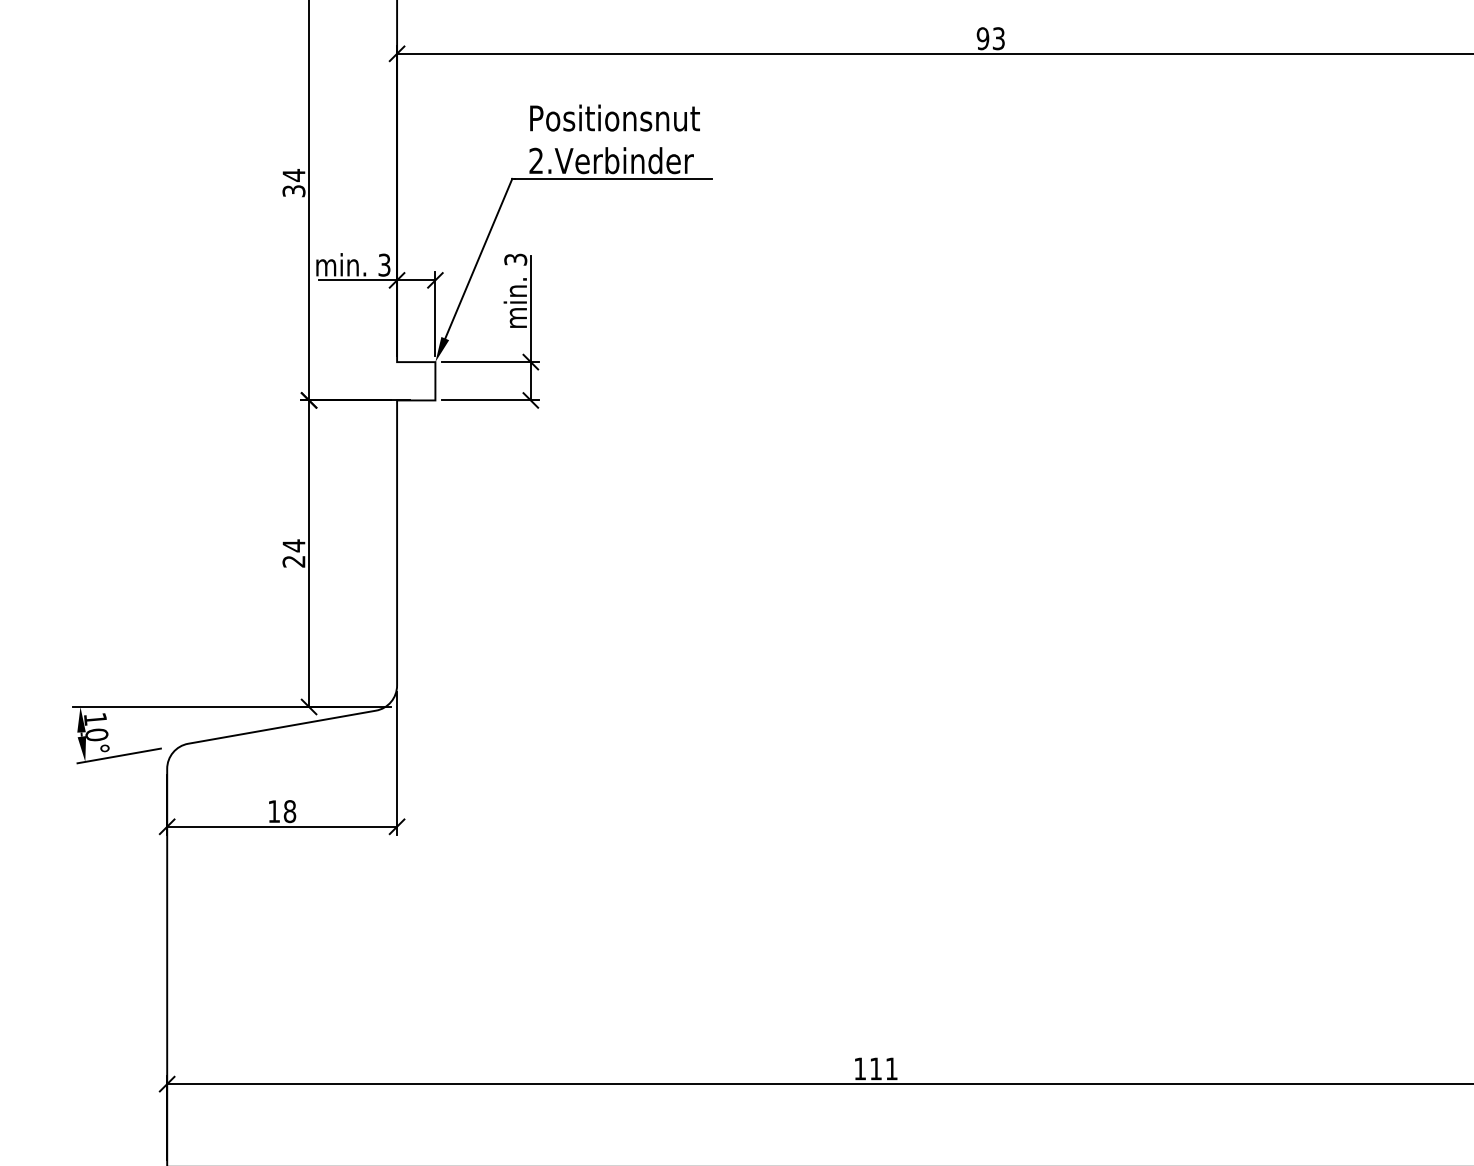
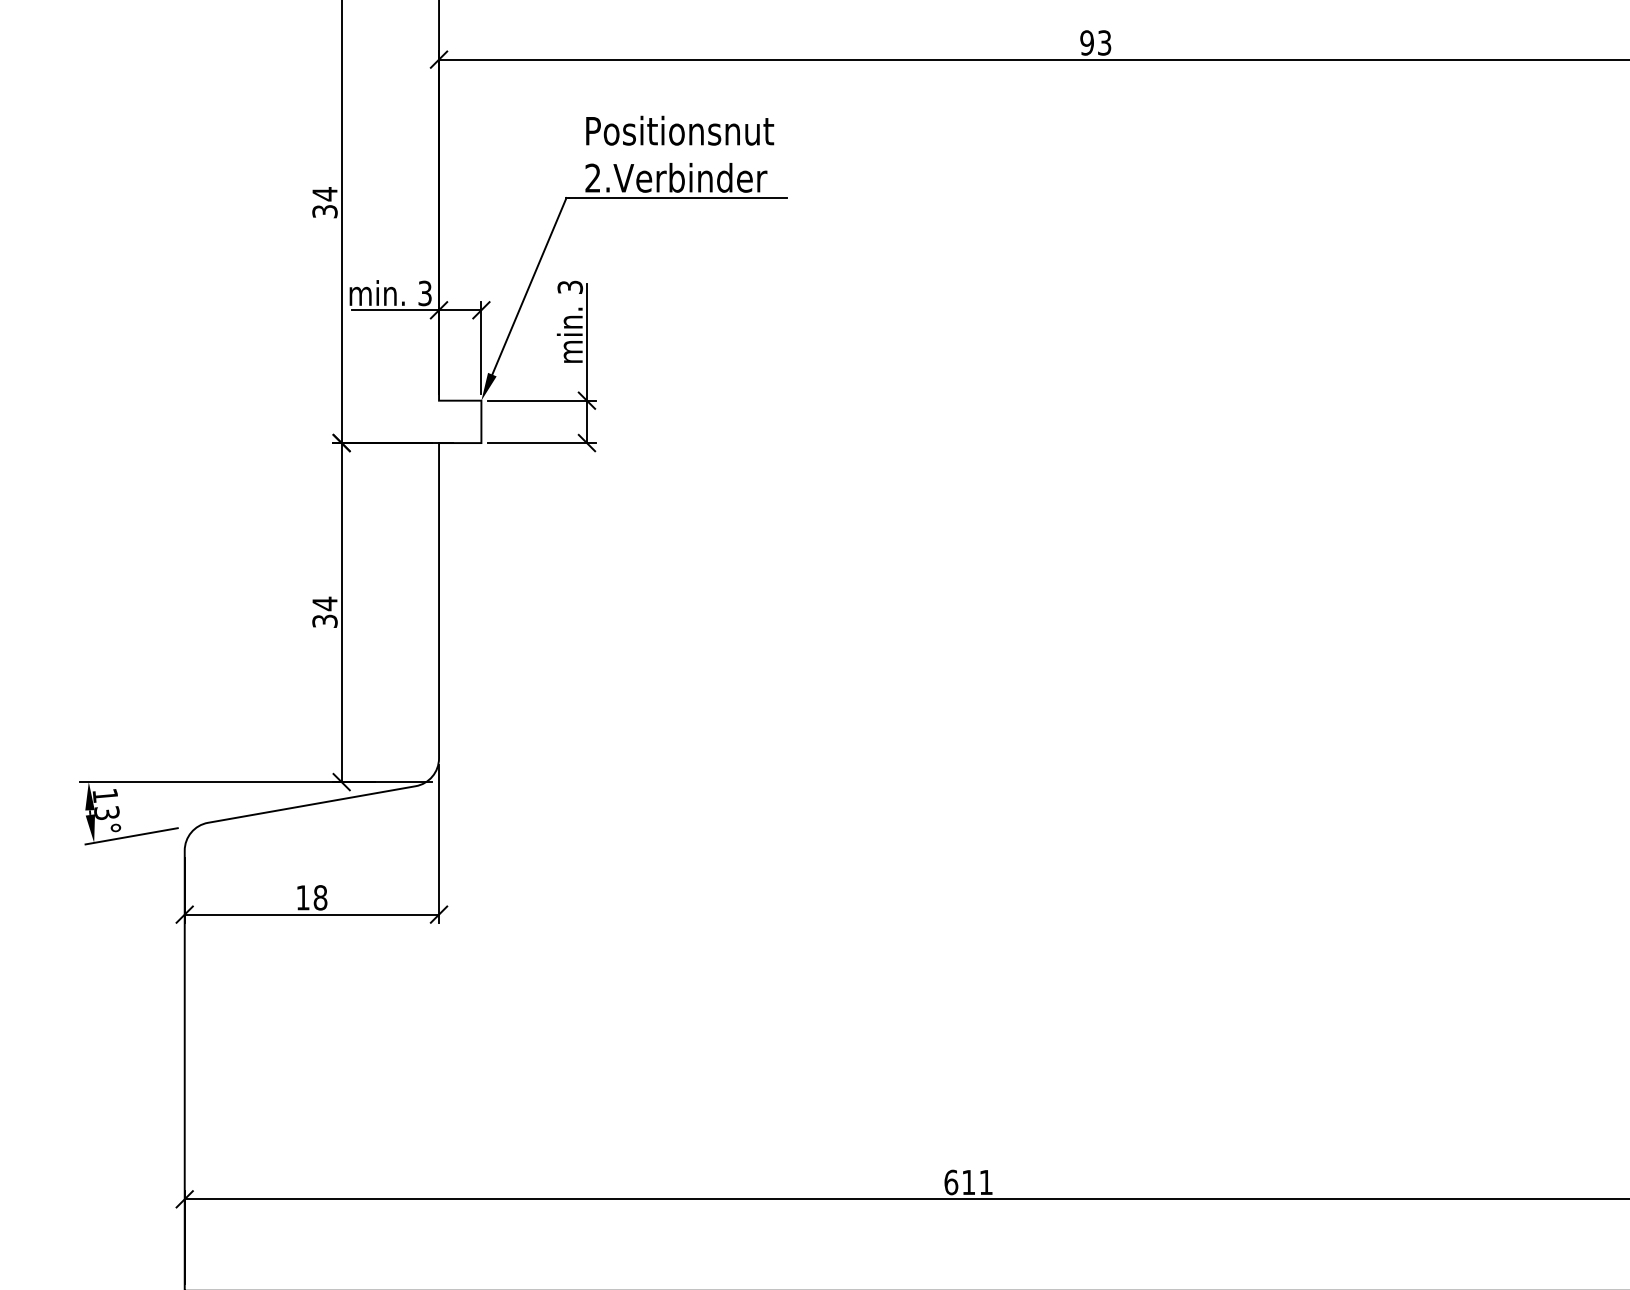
text: (293, 561) -> (324, 621), 24 -> 34
text: (96, 734) -> (106, 812), 10° -> 13°
text: (860, 1068) -> (951, 1182), 111 -> 611

